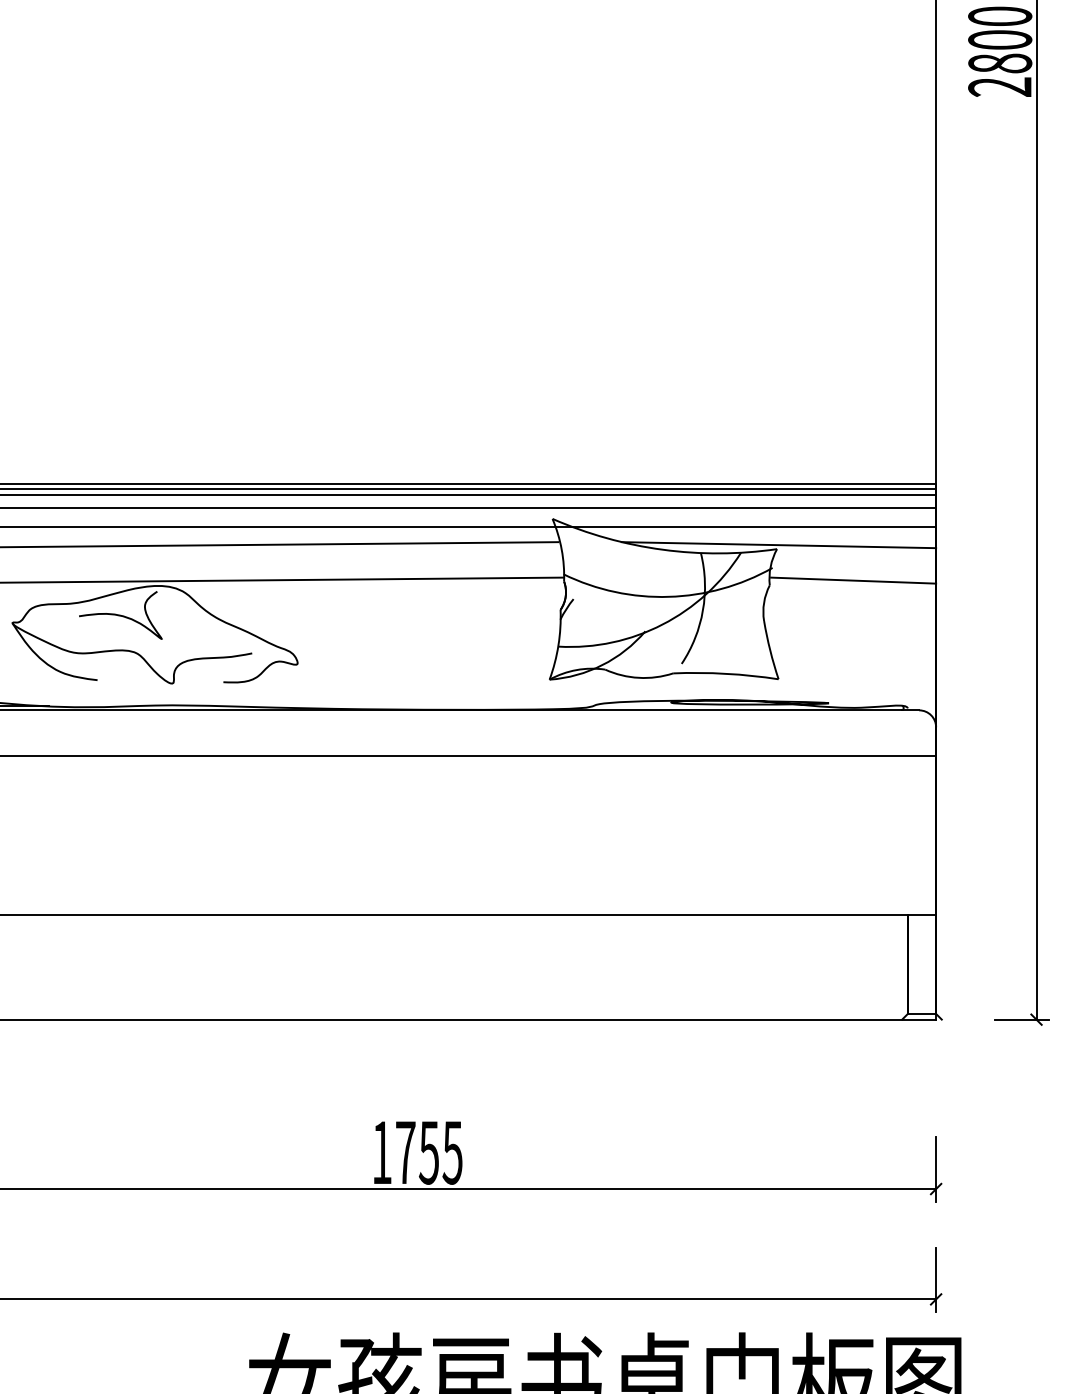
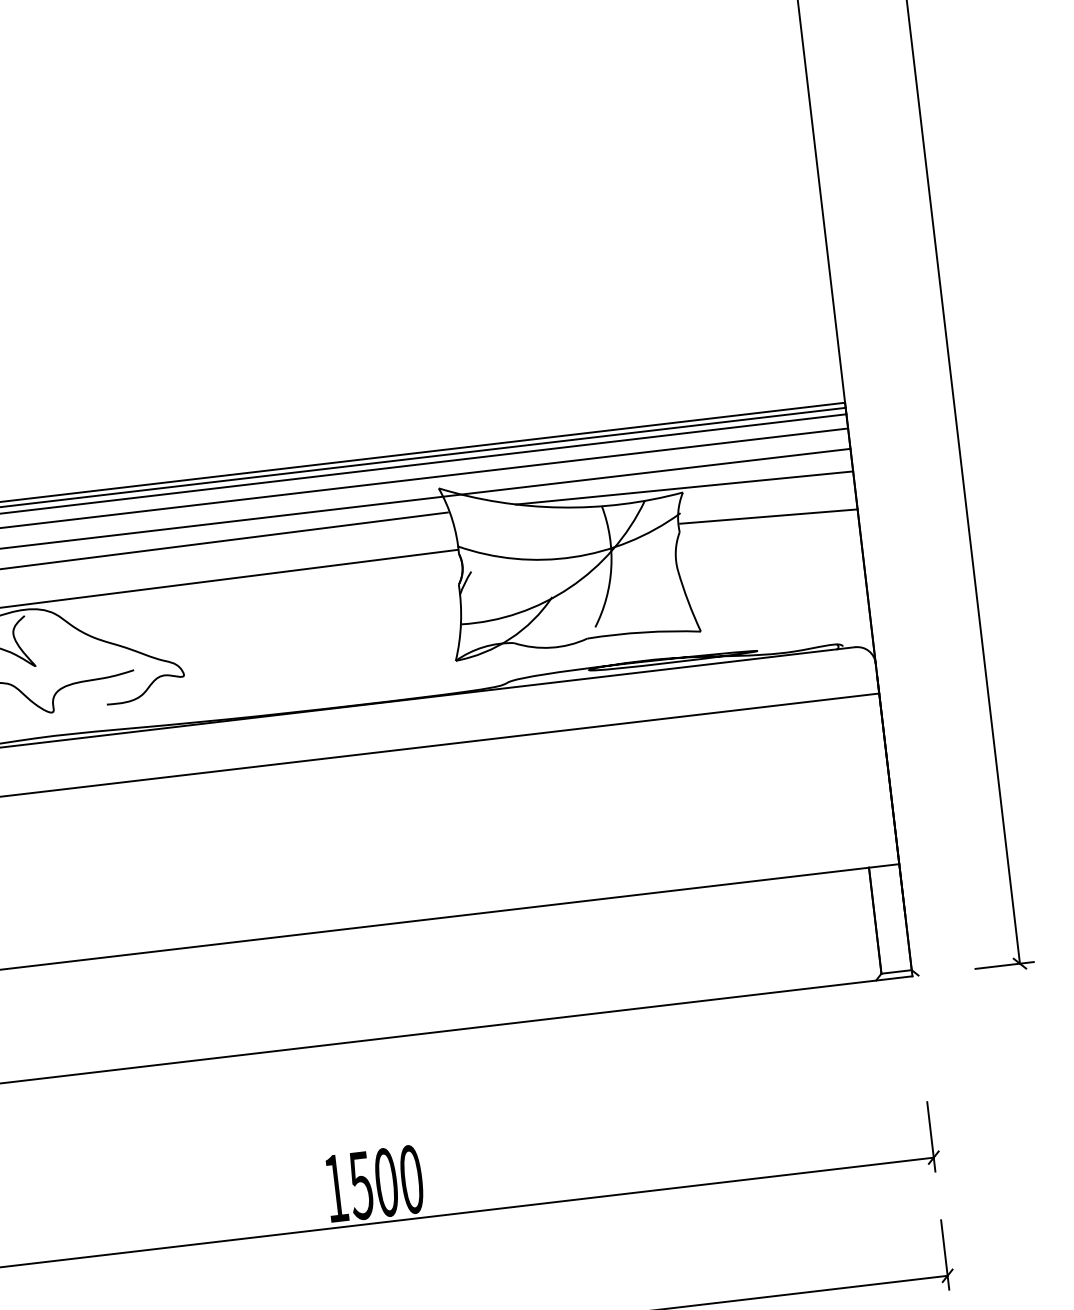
text: (428, 1152) -> (385, 1182), 1755 -> 1500

